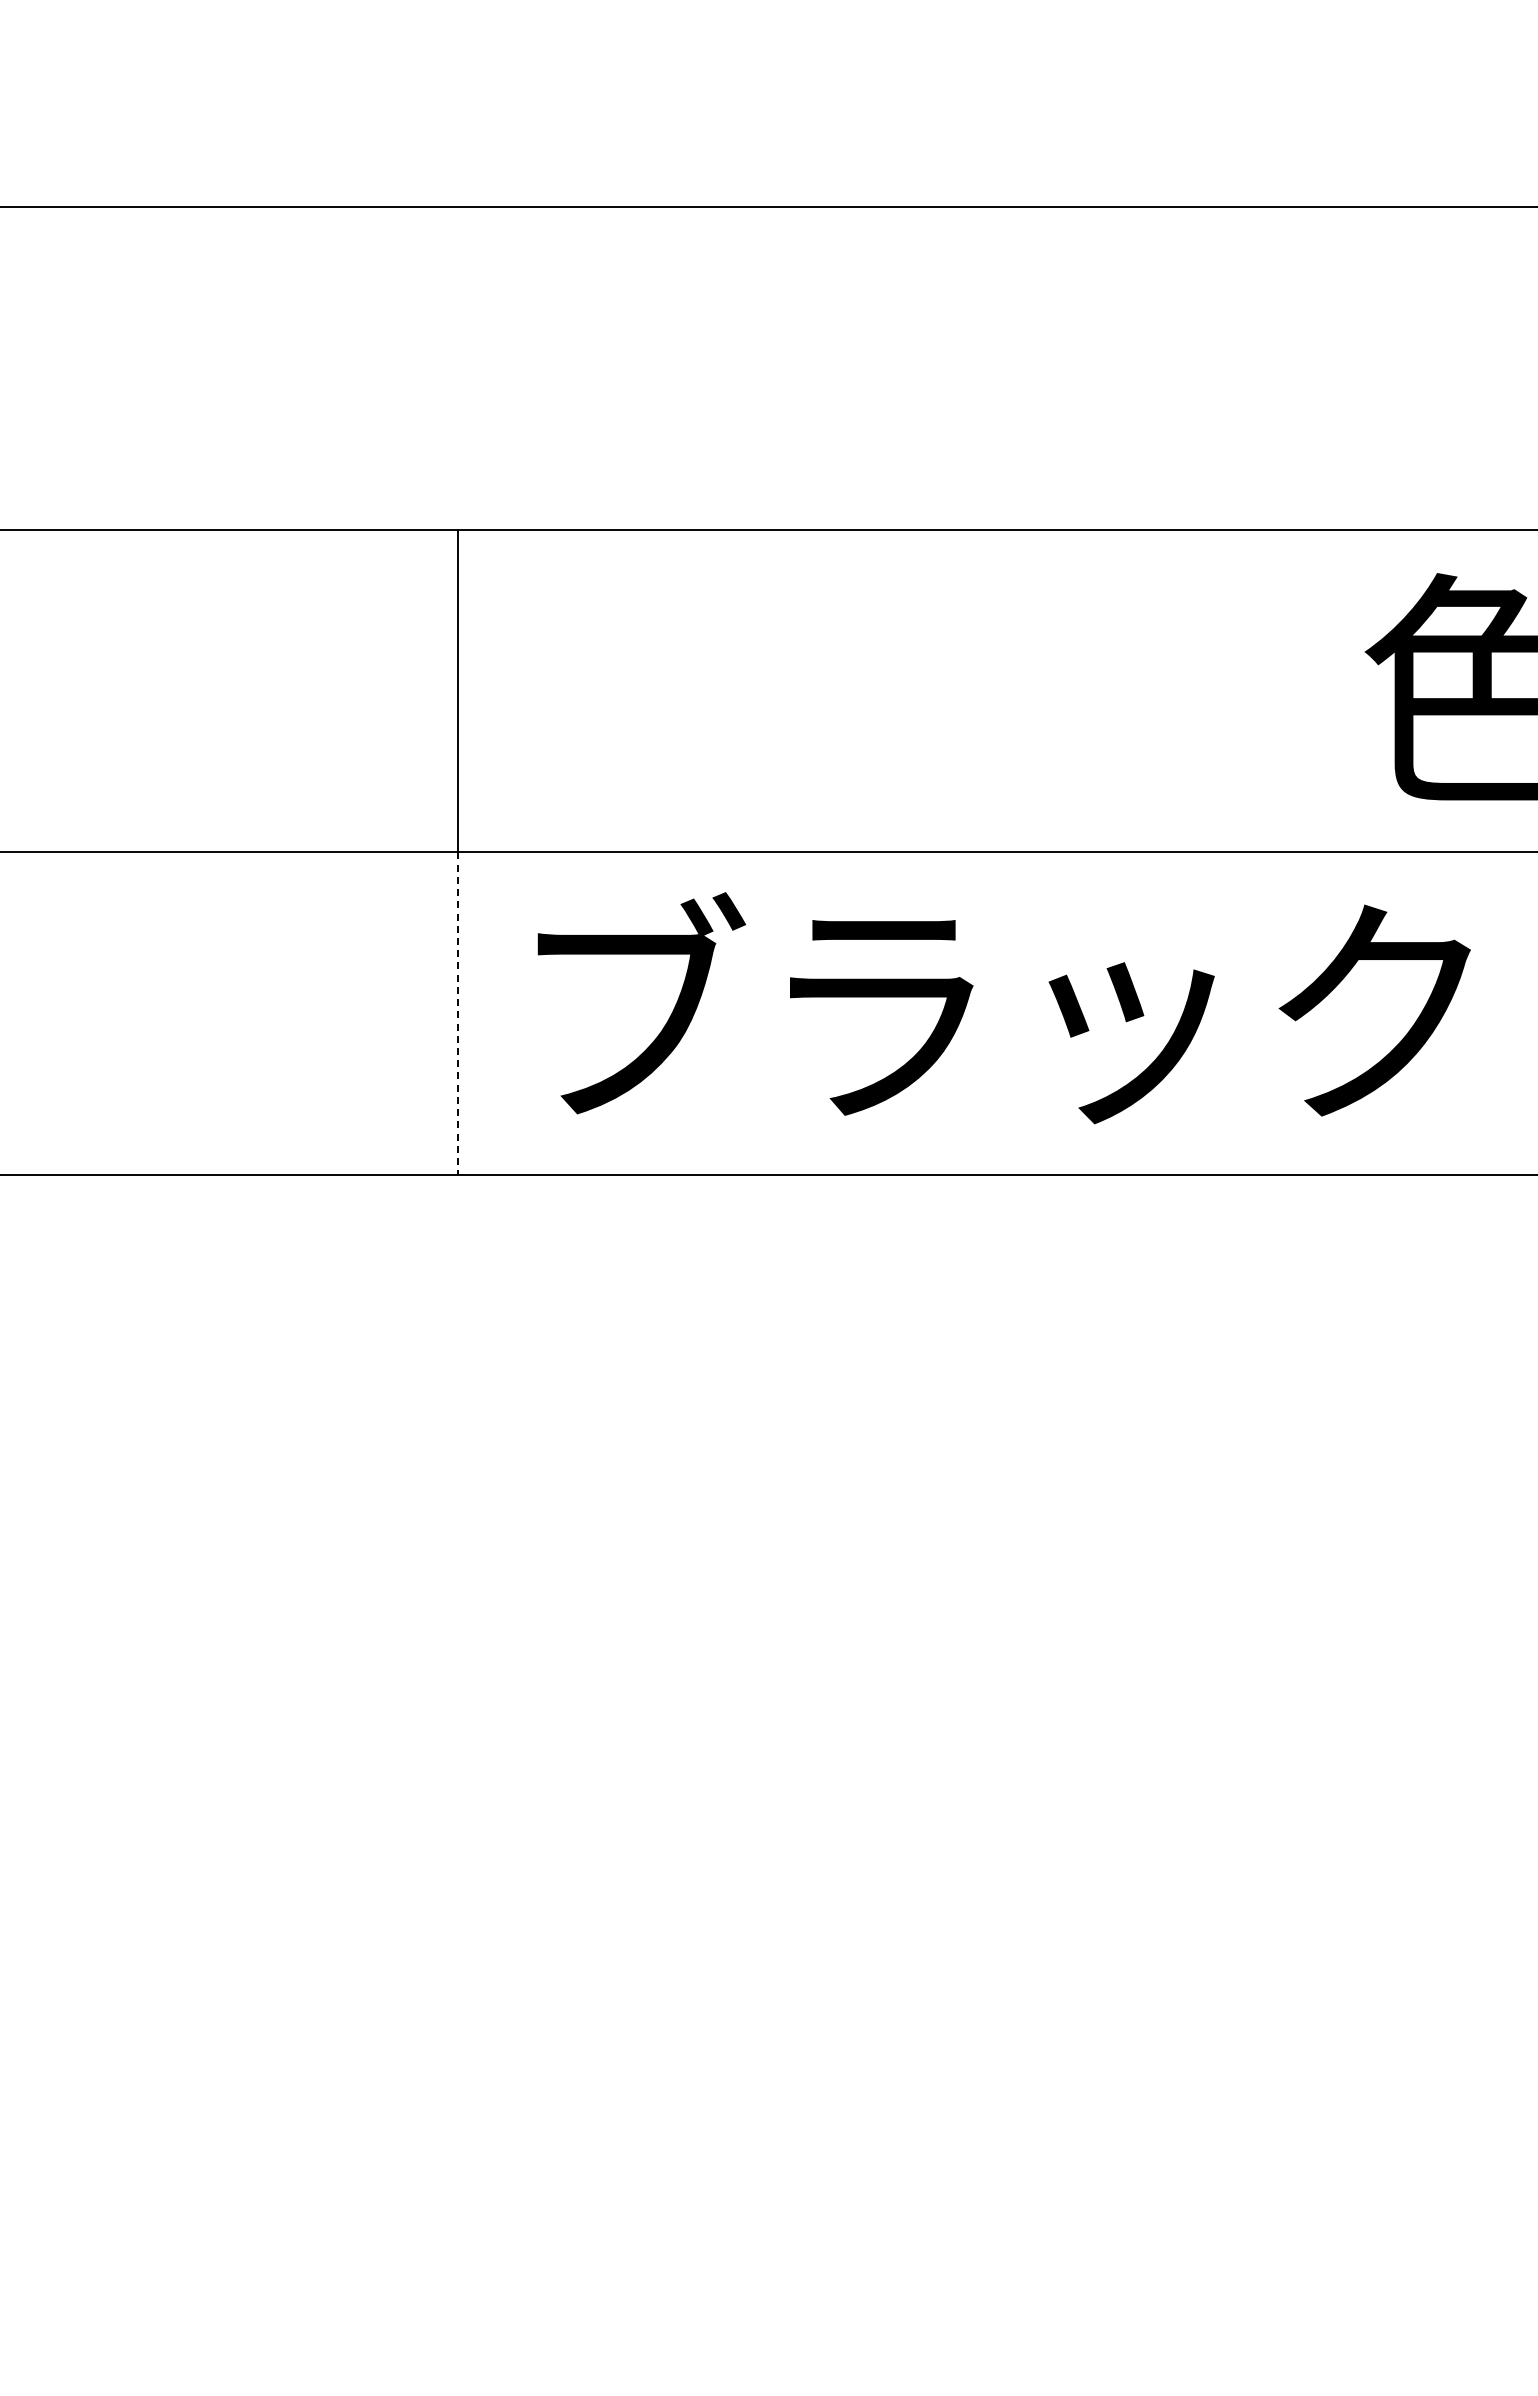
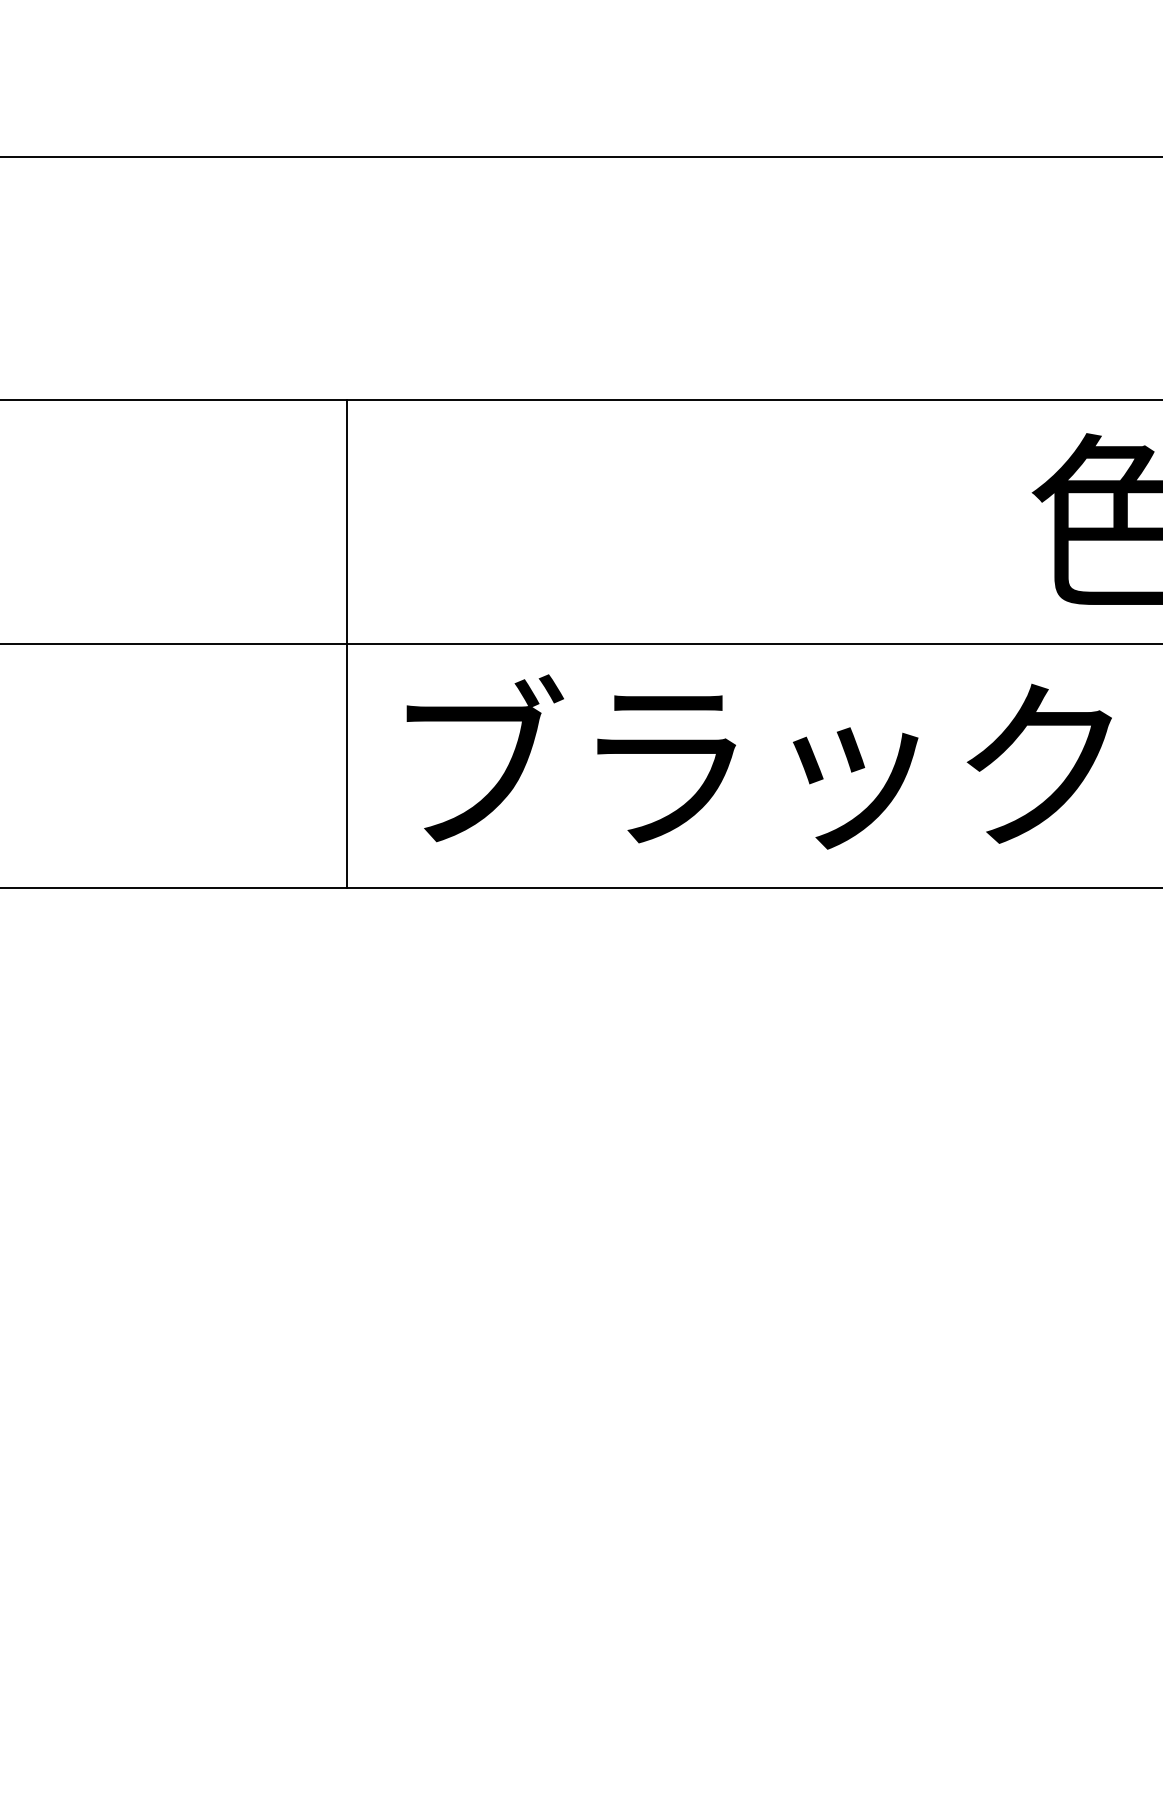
line: (458, 1014) -> (346, 766), dashed -> solid

